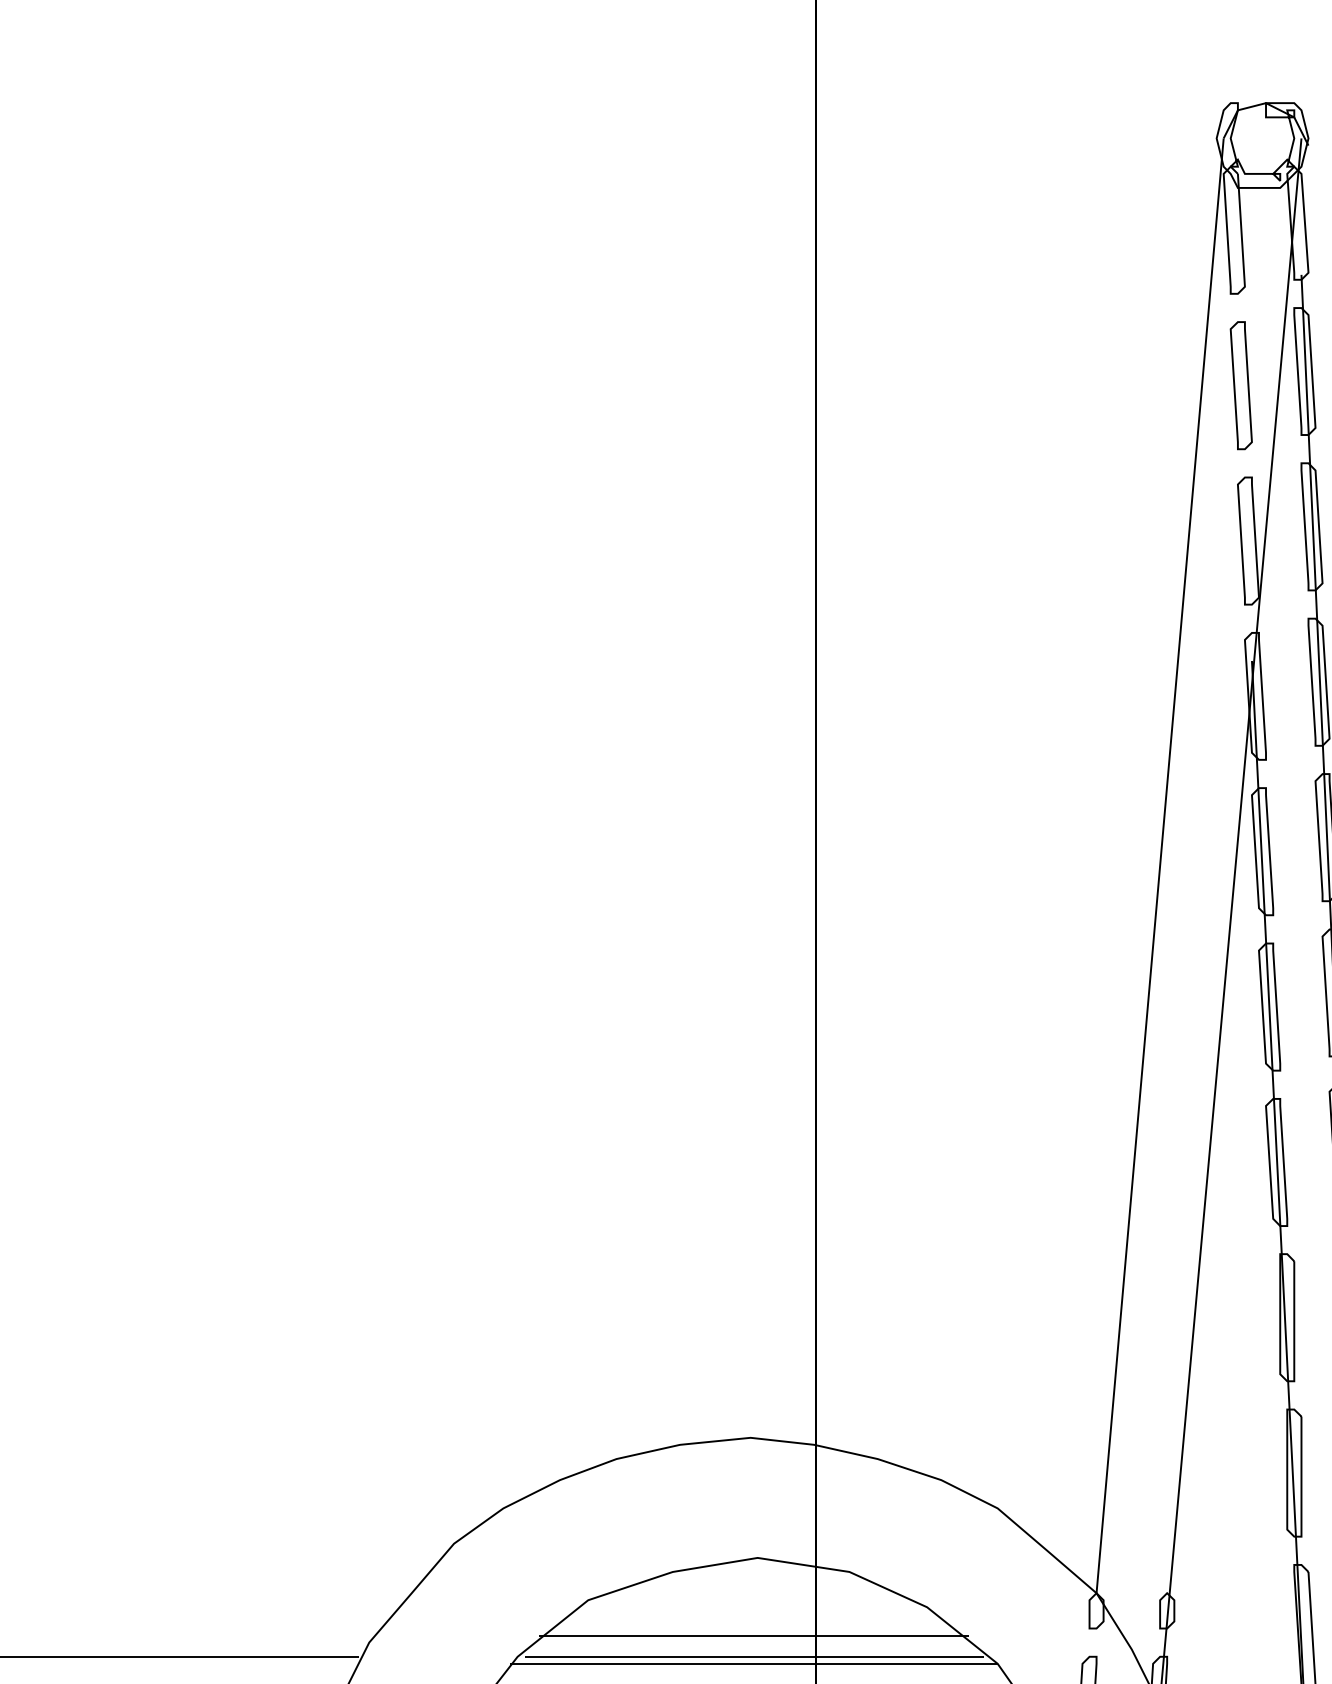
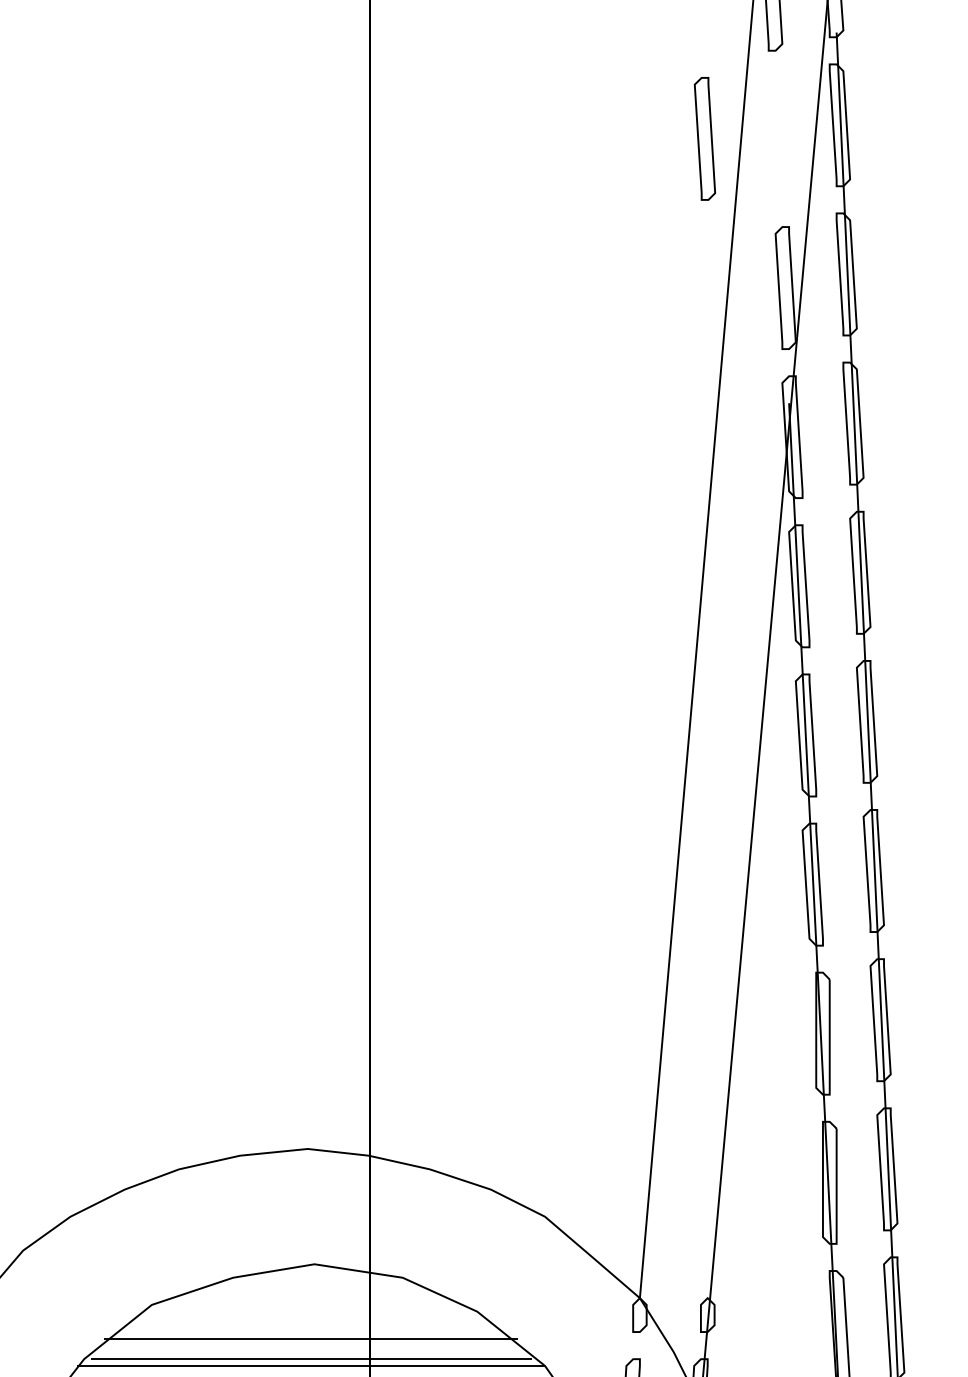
part: (1240, 385) -> (704, 138), moved

